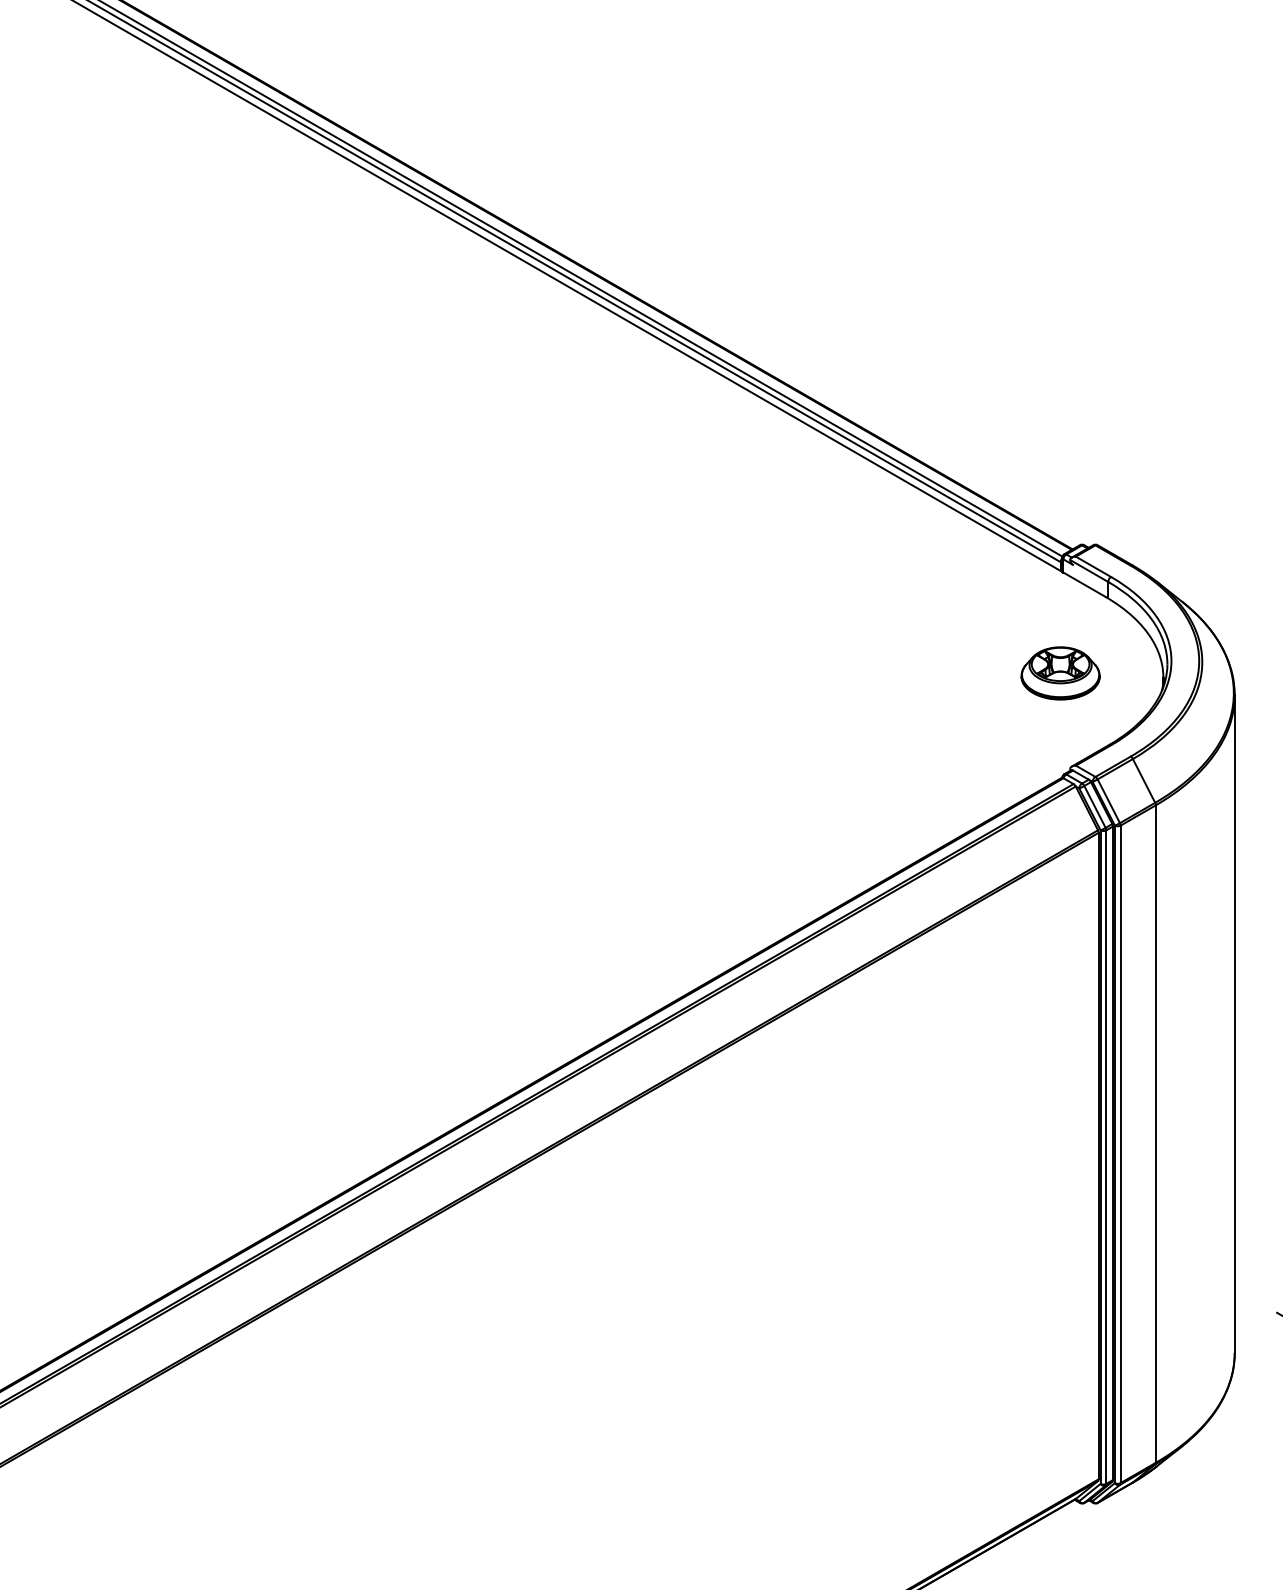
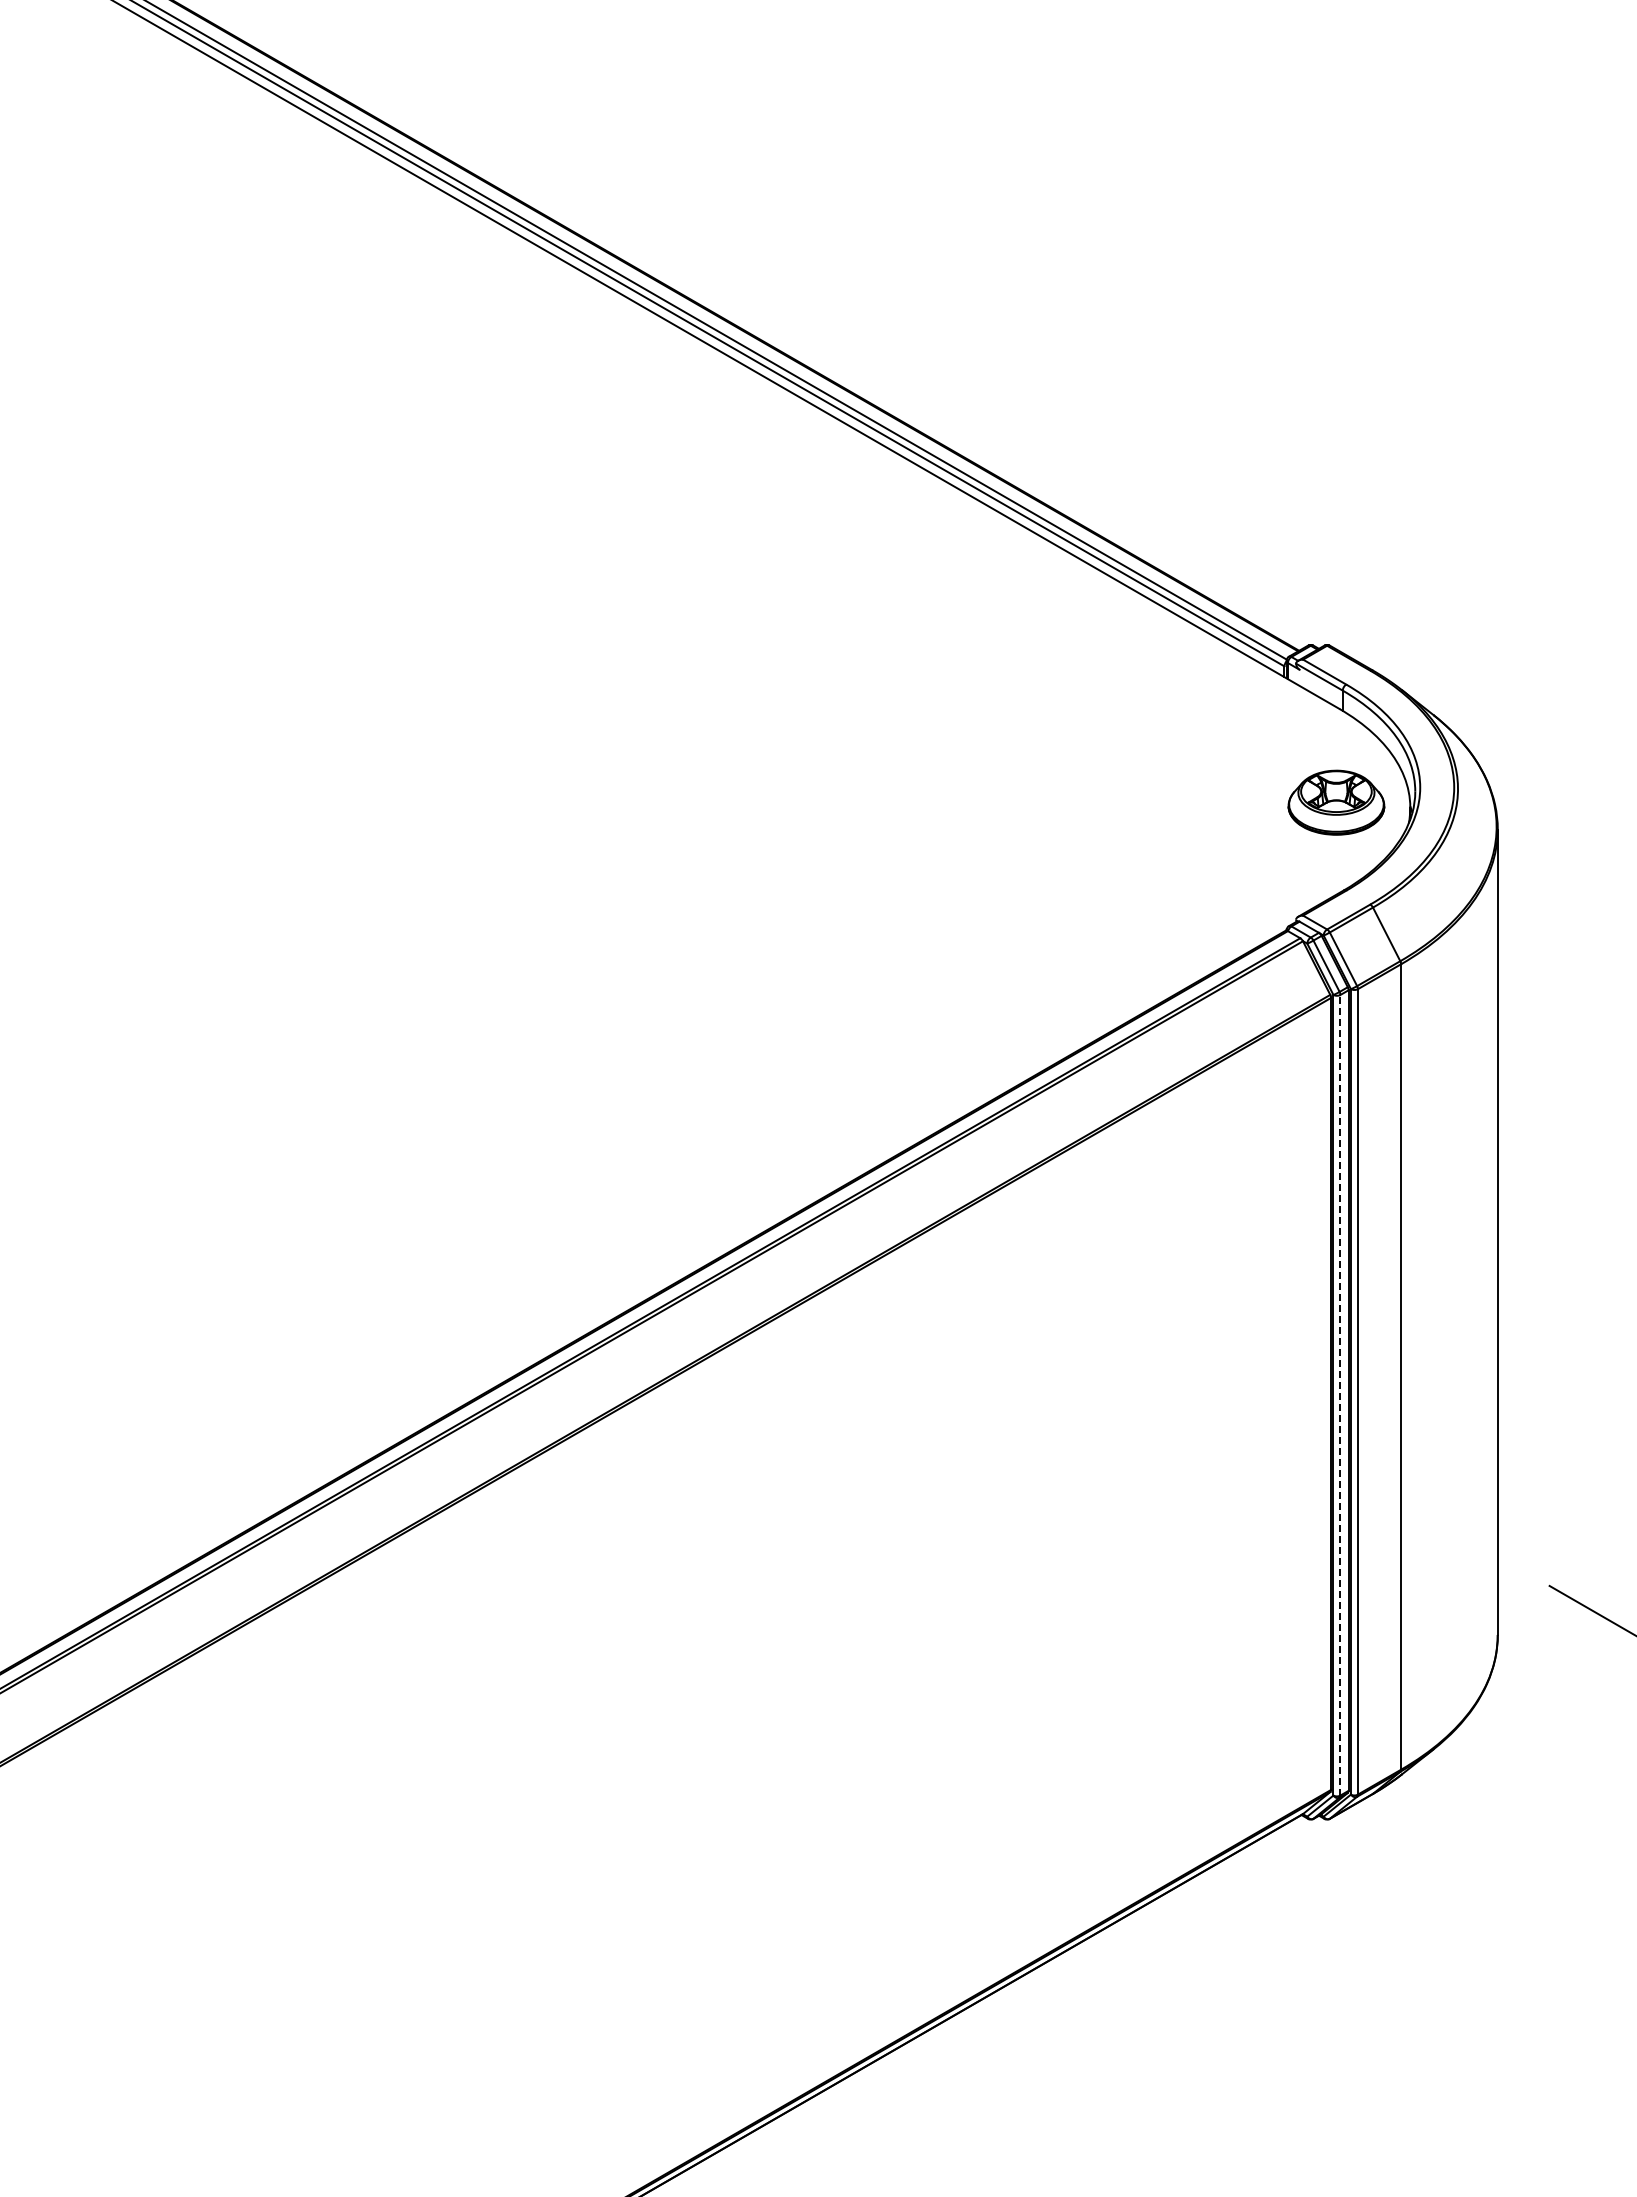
part: (1060, 673) -> (1336, 802), moved
line: (1106, 1156) -> (1340, 1394), solid -> dashed

